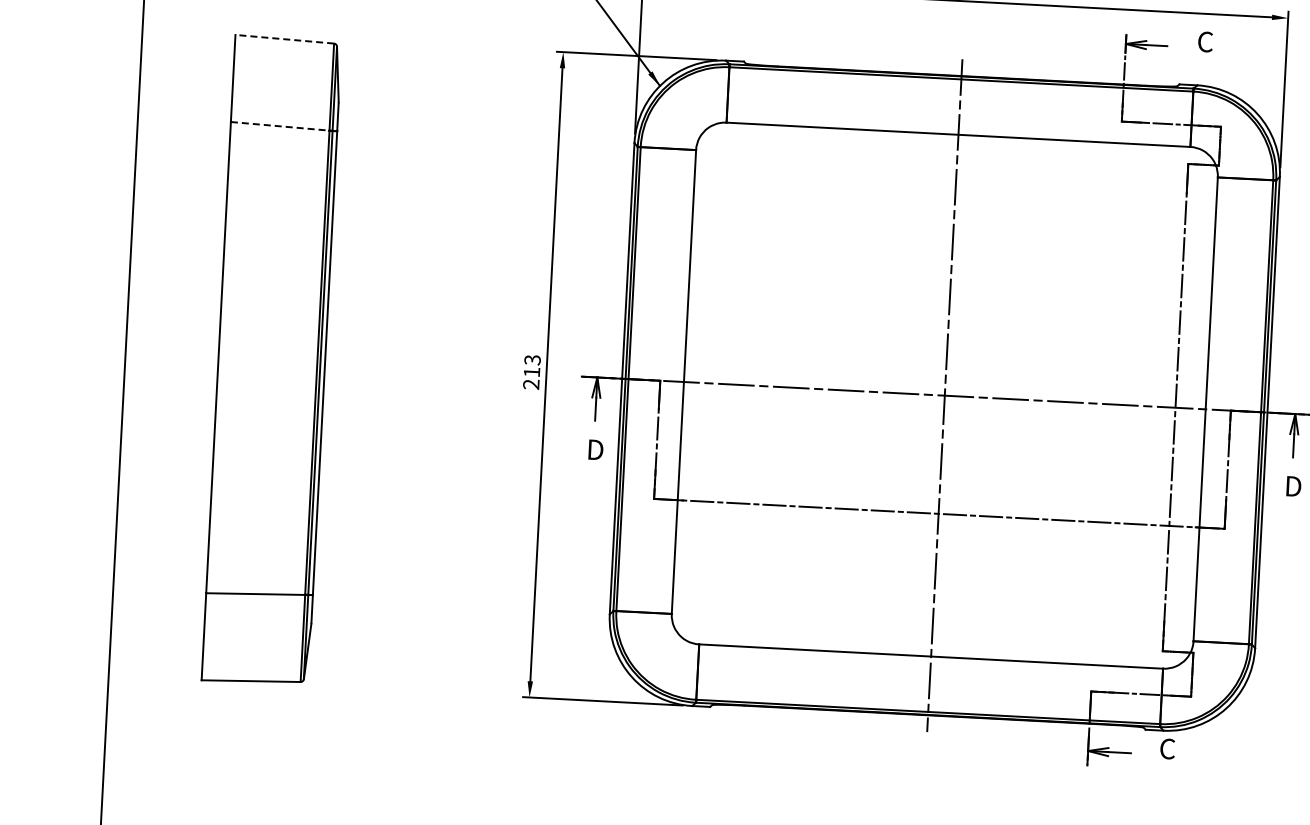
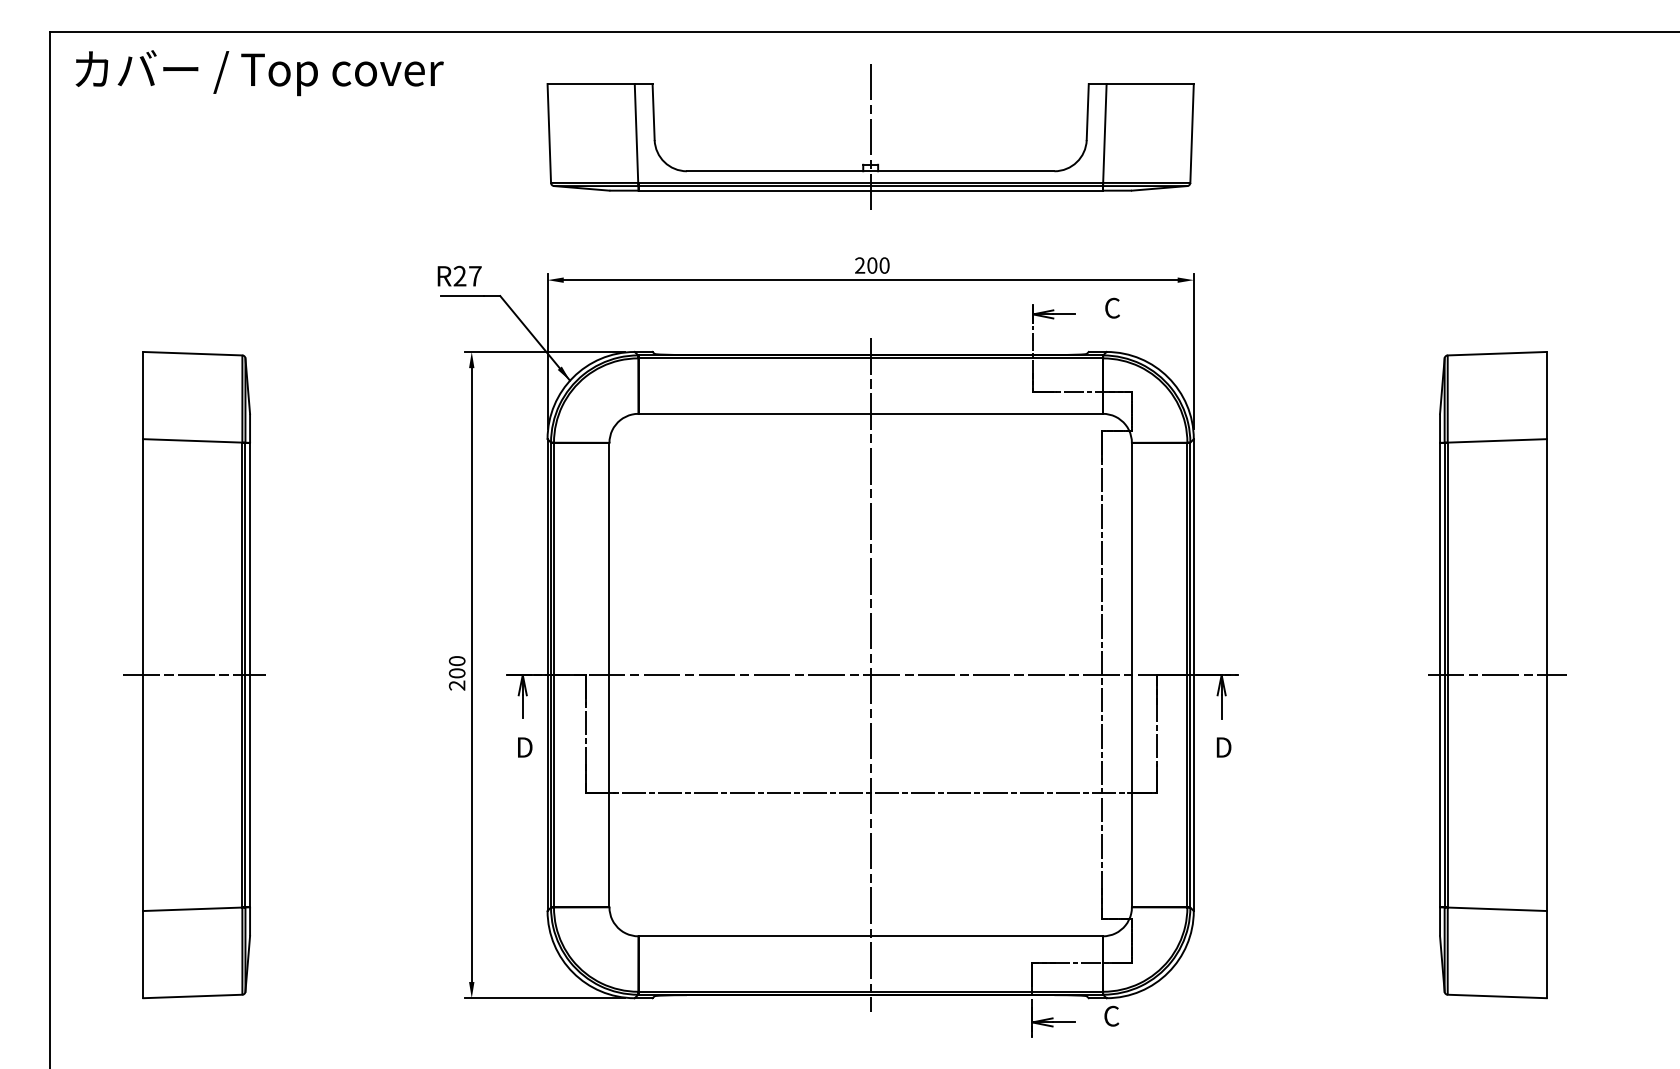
line: (284, 39) -> (192, 353), dashed -> solid
line: (280, 125) -> (193, 440), dashed -> solid
line: (269, 360) -> (194, 675), added
text: (531, 366) -> (456, 667), 213 -> 200

